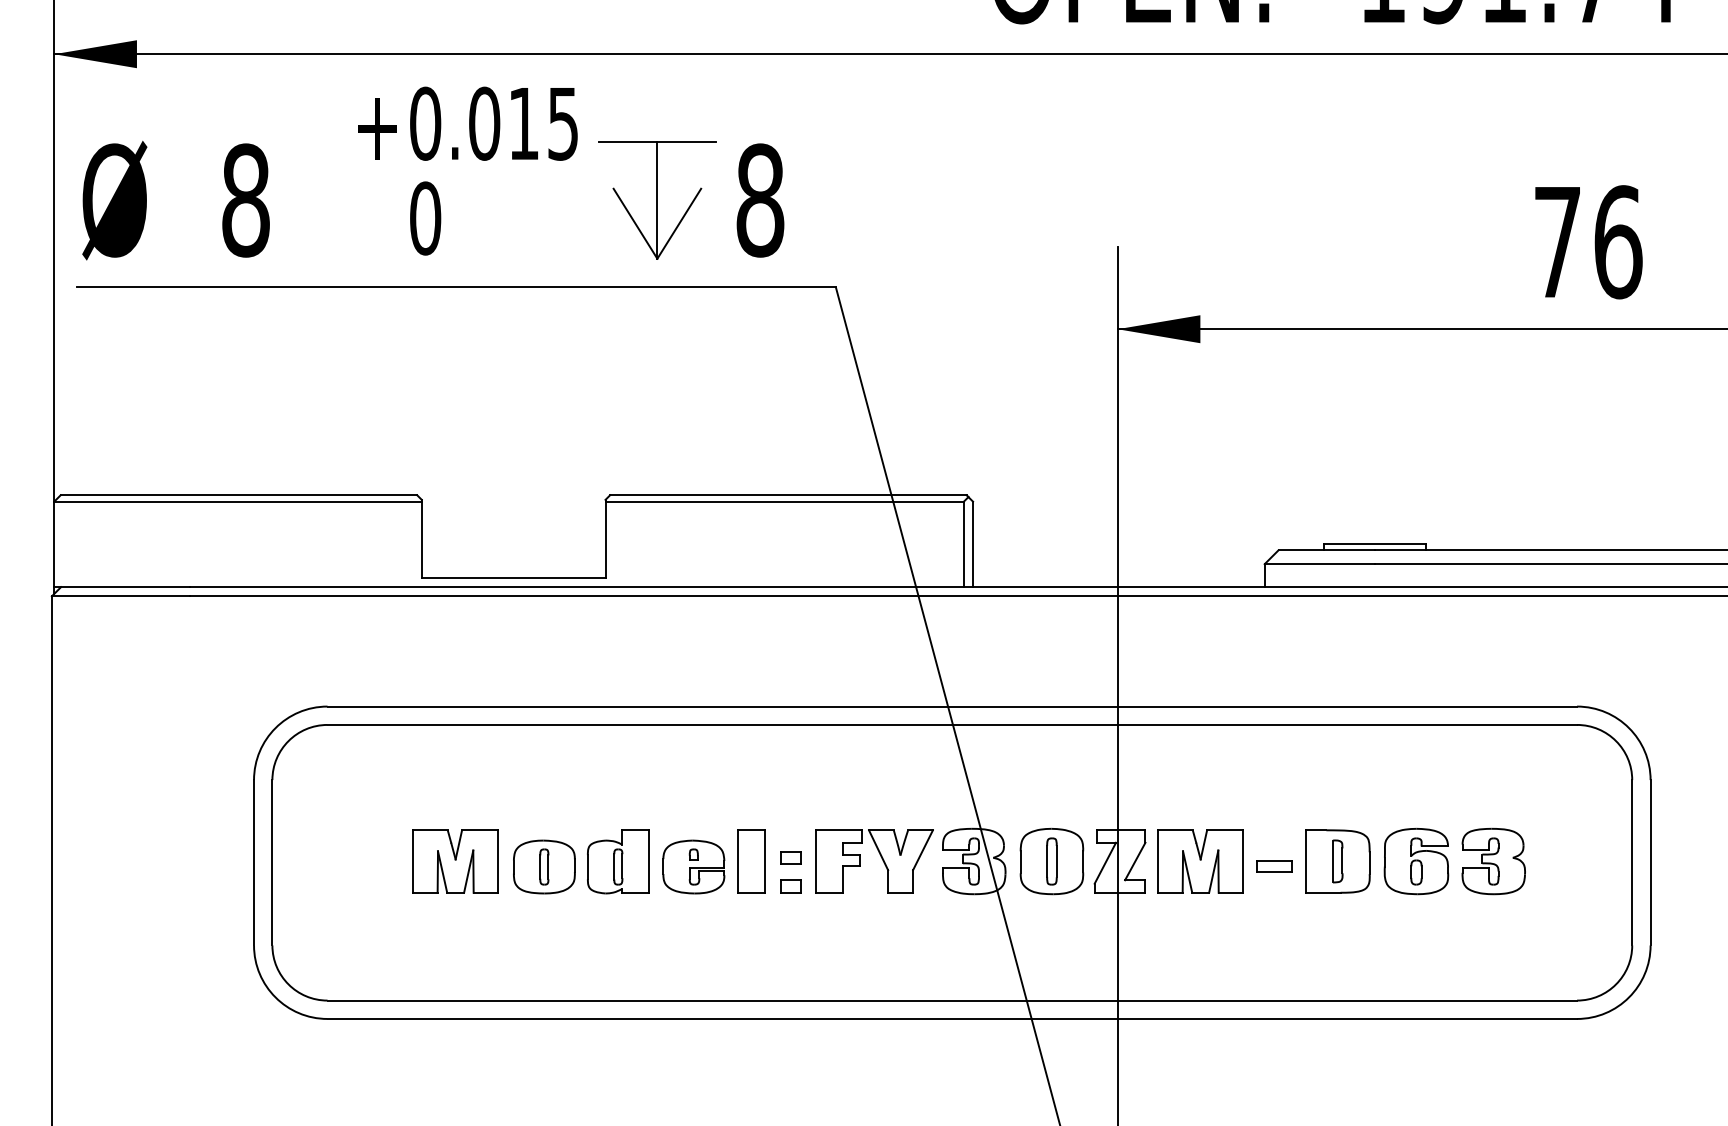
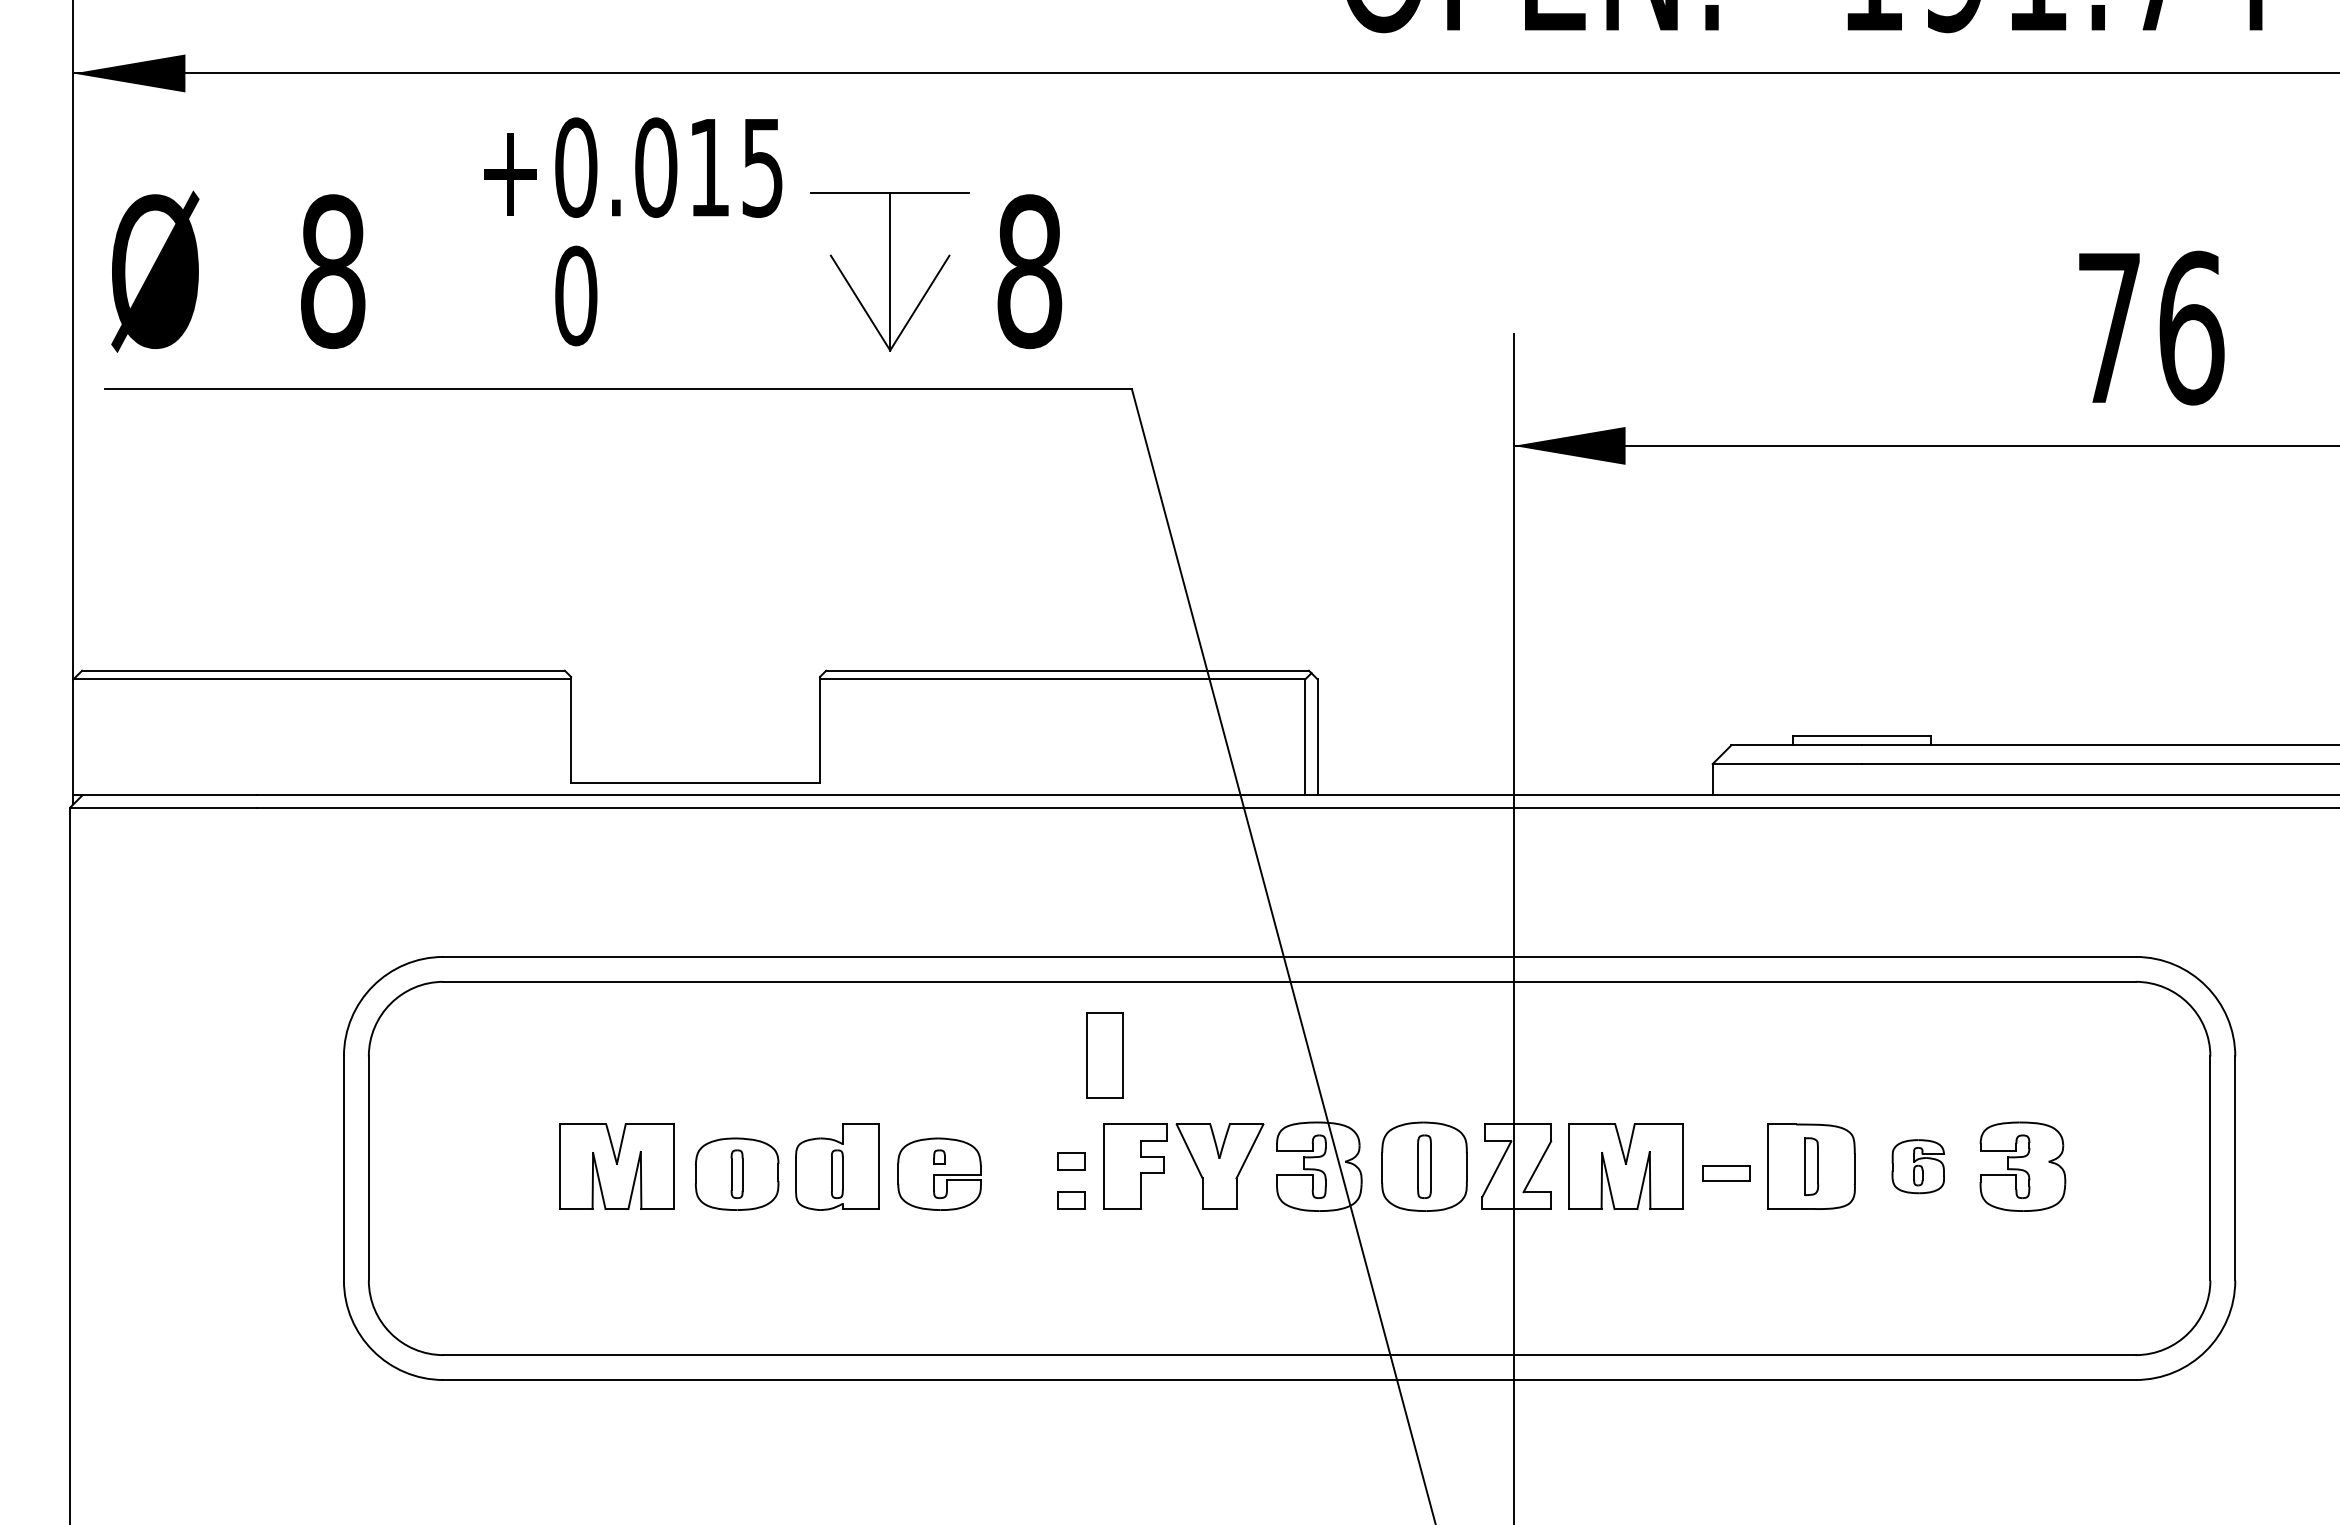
part: (751, 861) -> (1104, 1055), moved
part: (1416, 861) -> (1918, 1166), size x0.6

